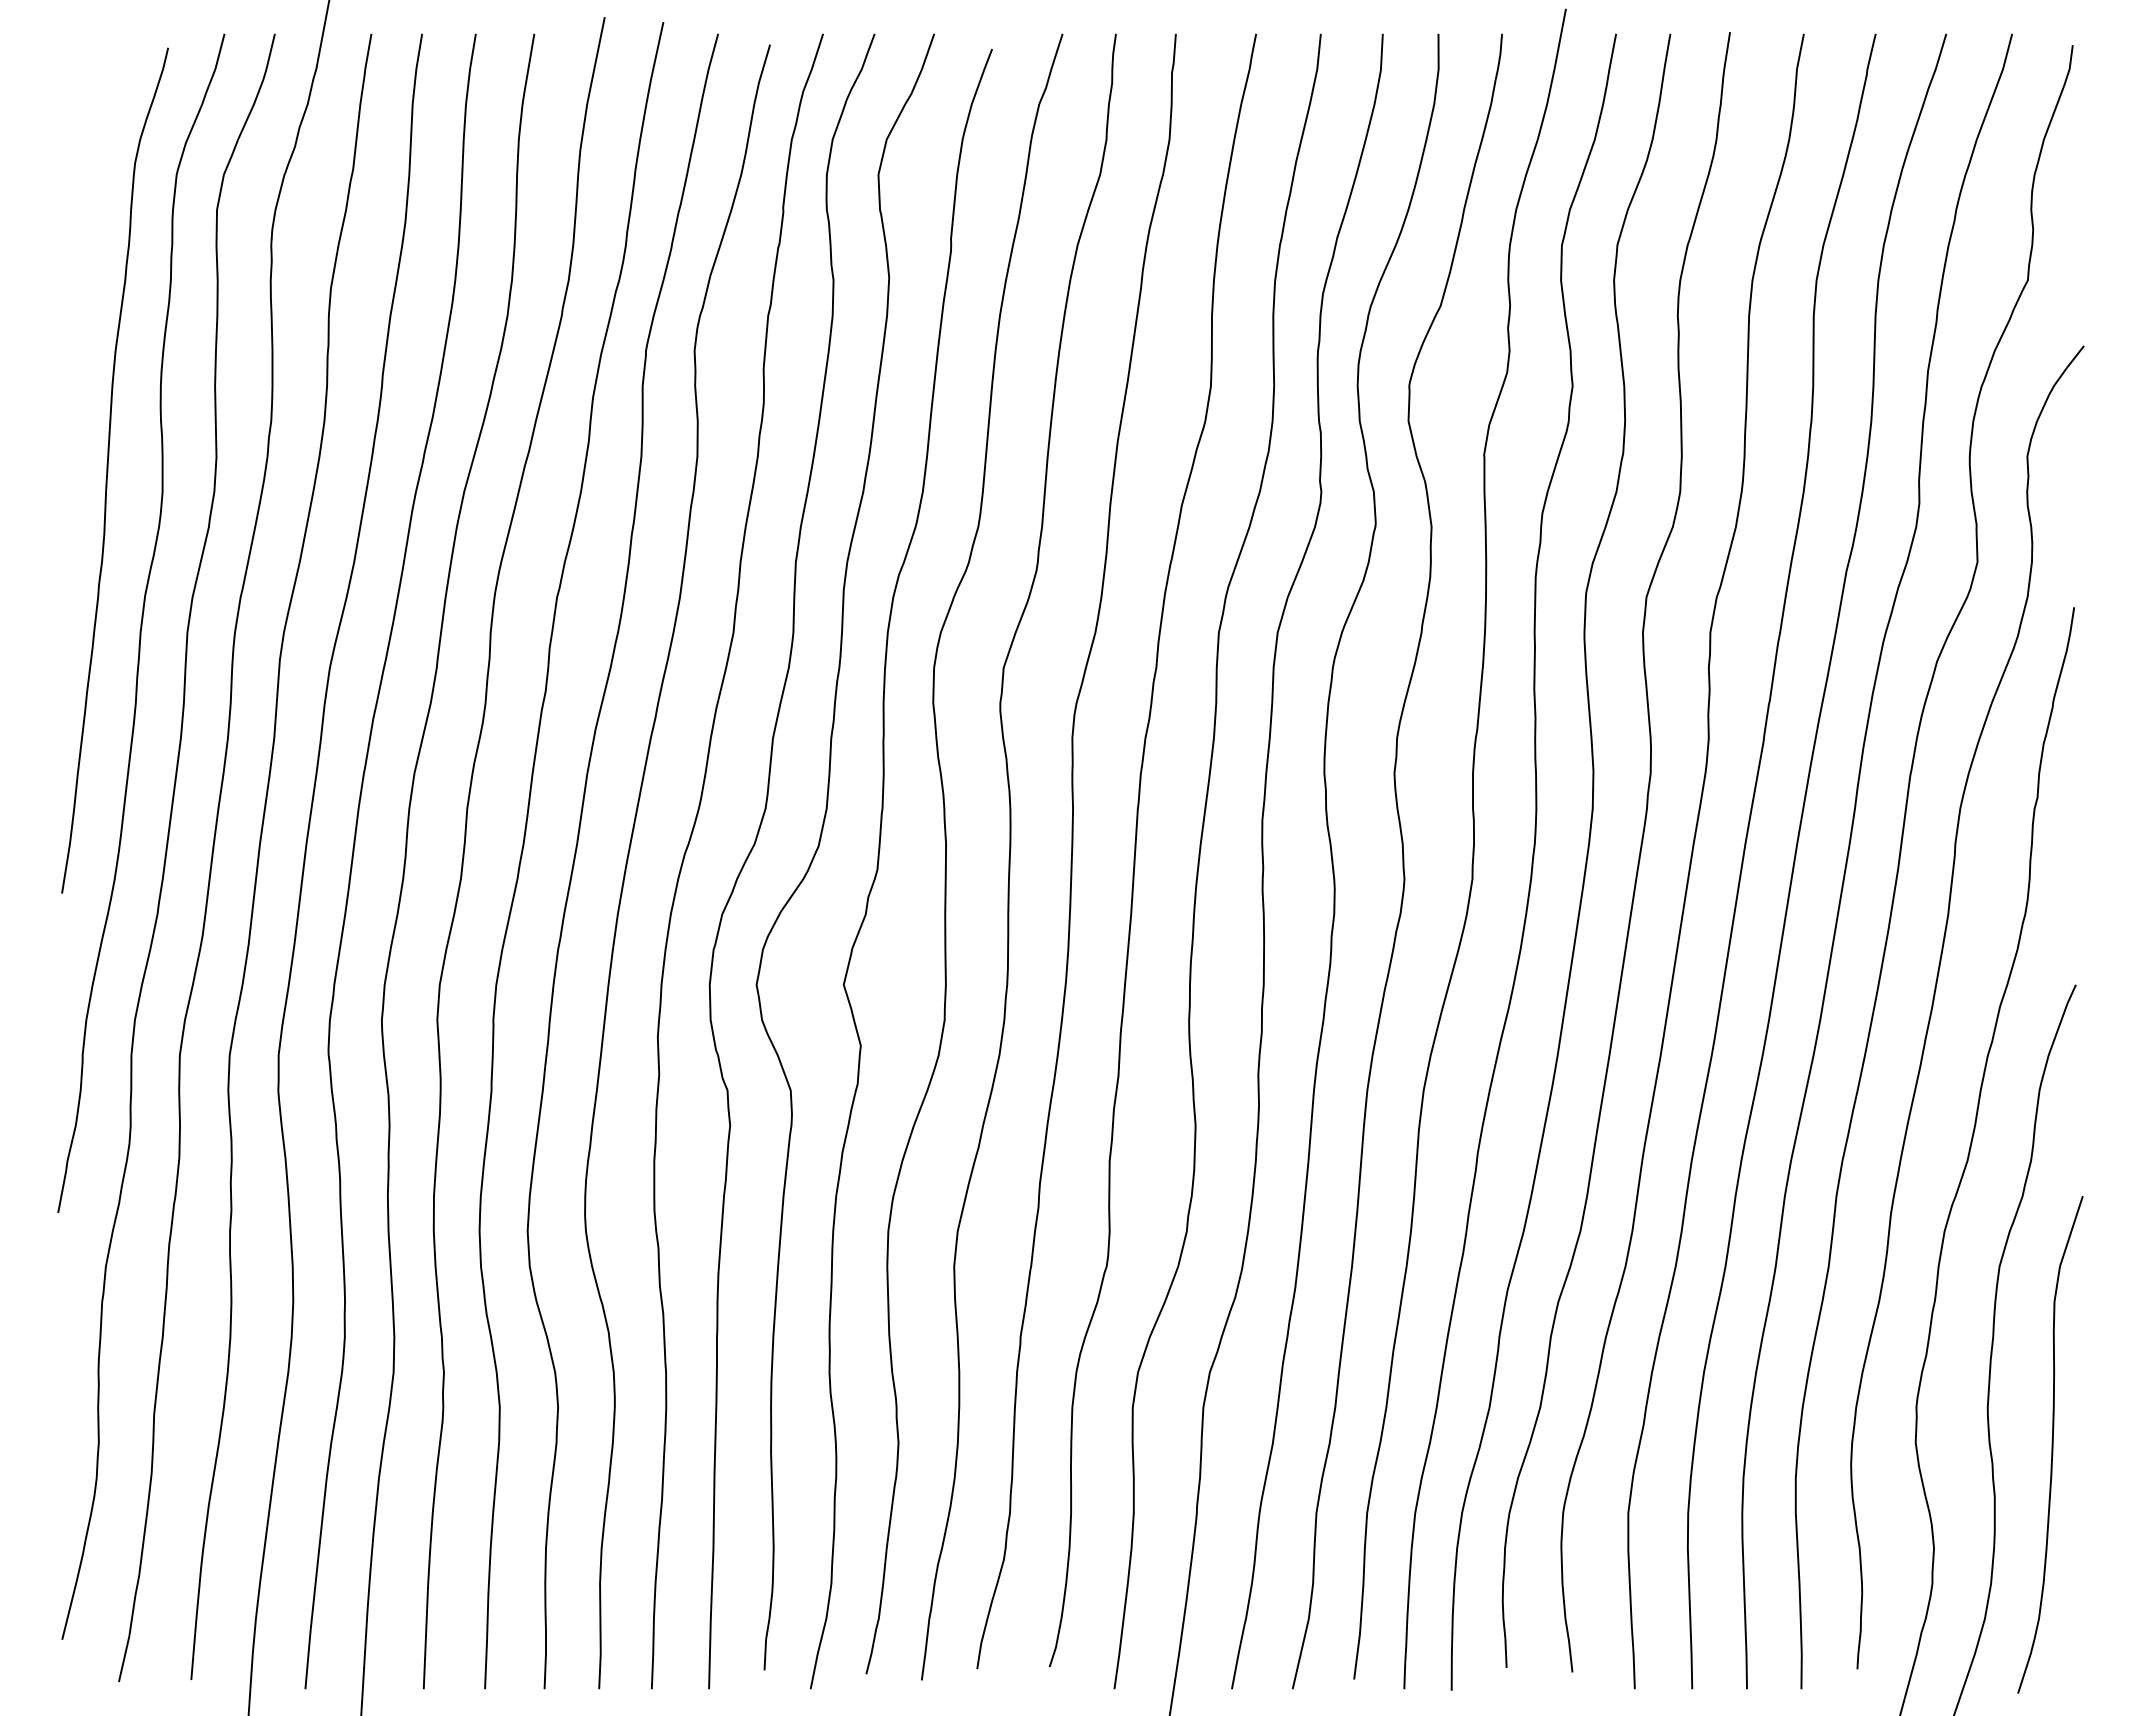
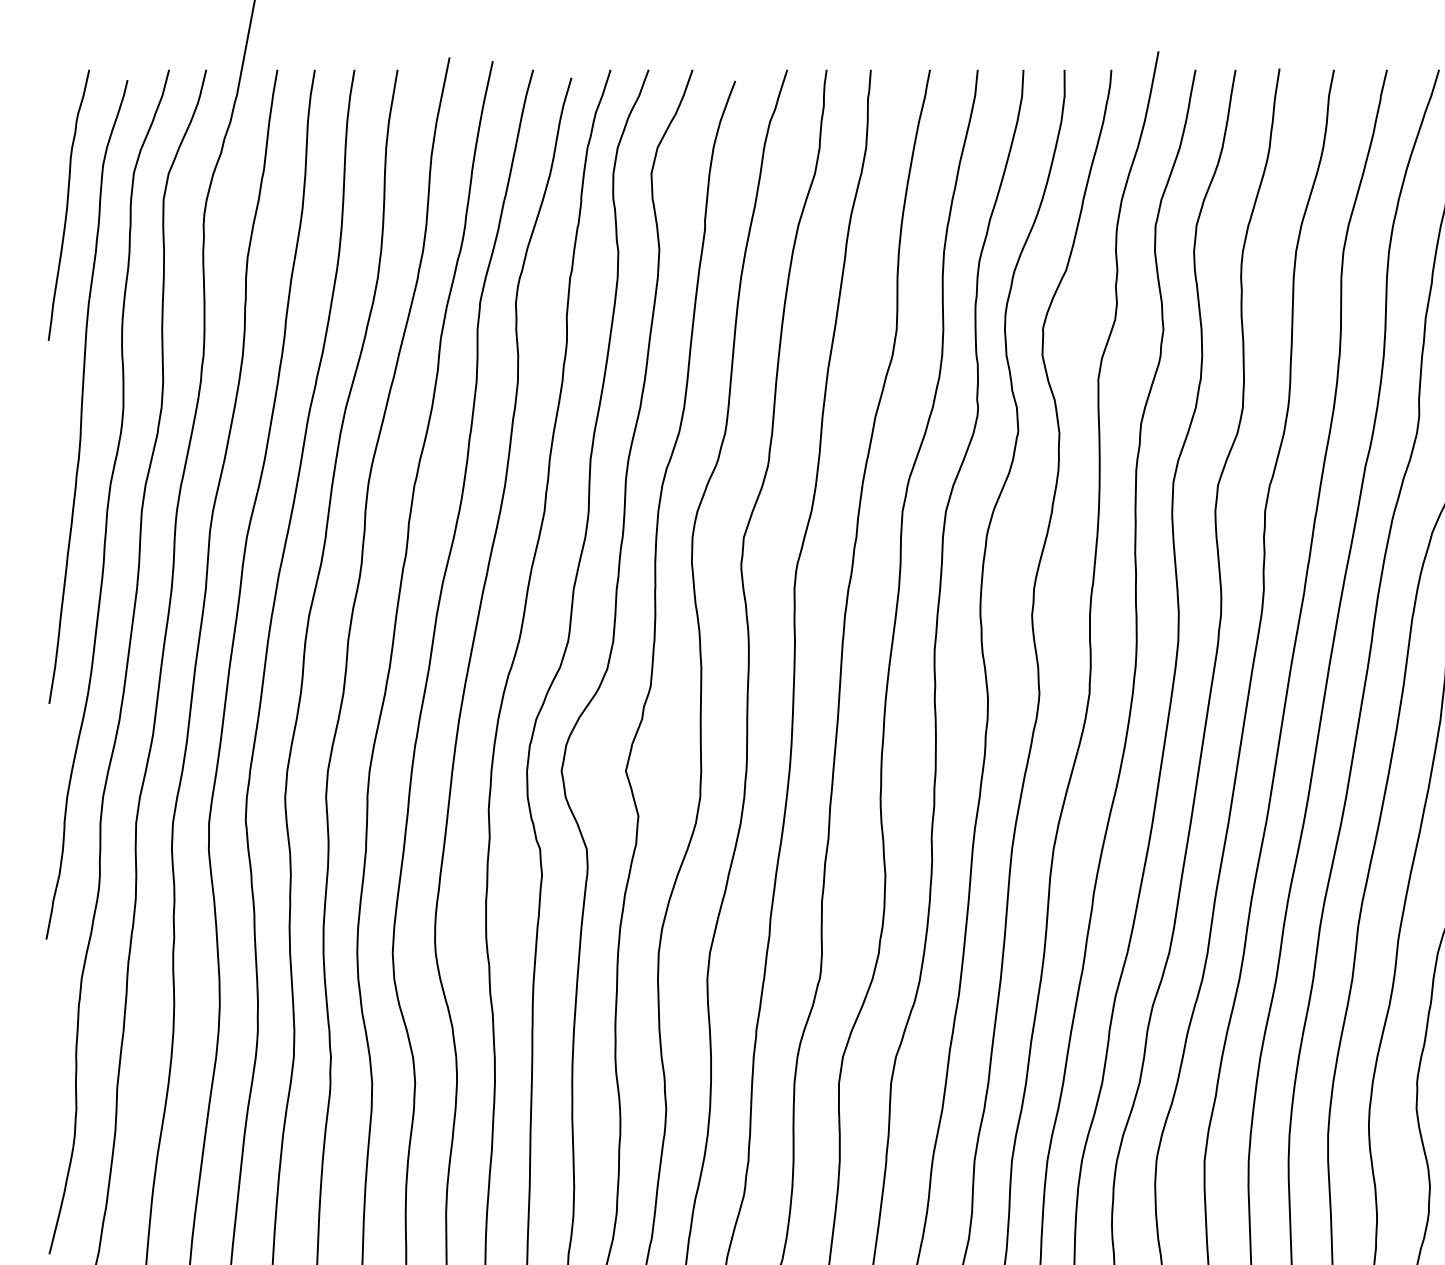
curve: (87, 217) -> (68, 205), added

